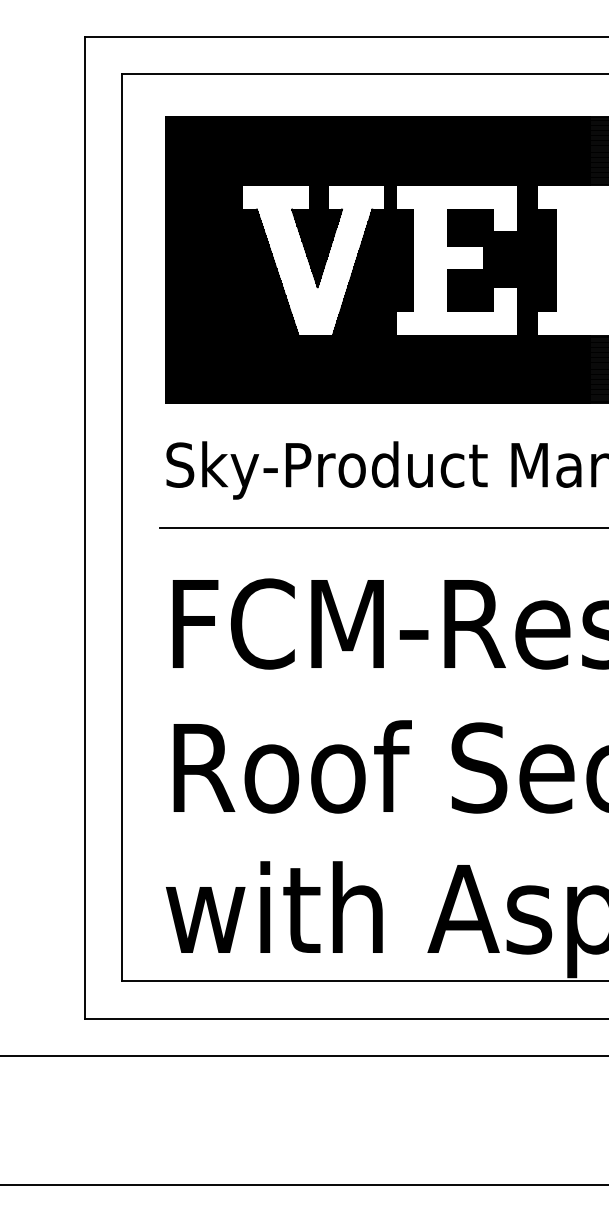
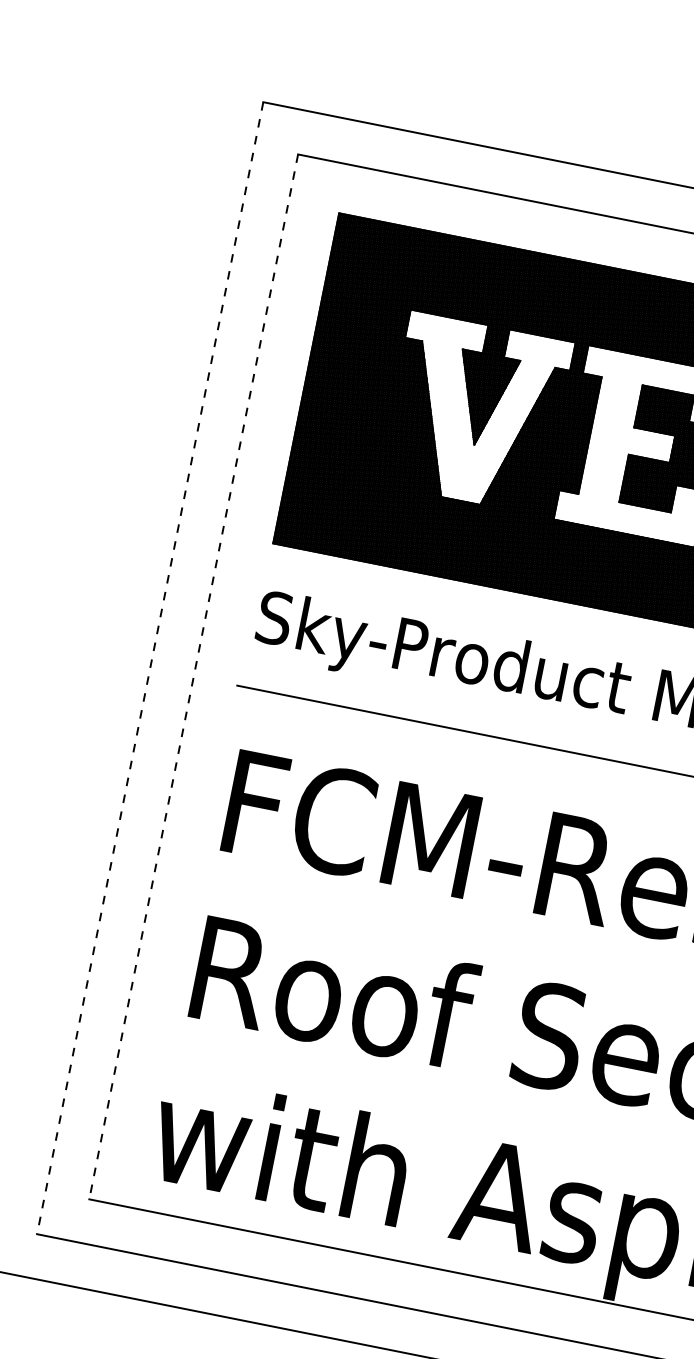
line: (84, 527) -> (150, 668), solid -> dashed
line: (122, 528) -> (193, 678), solid -> dashed

